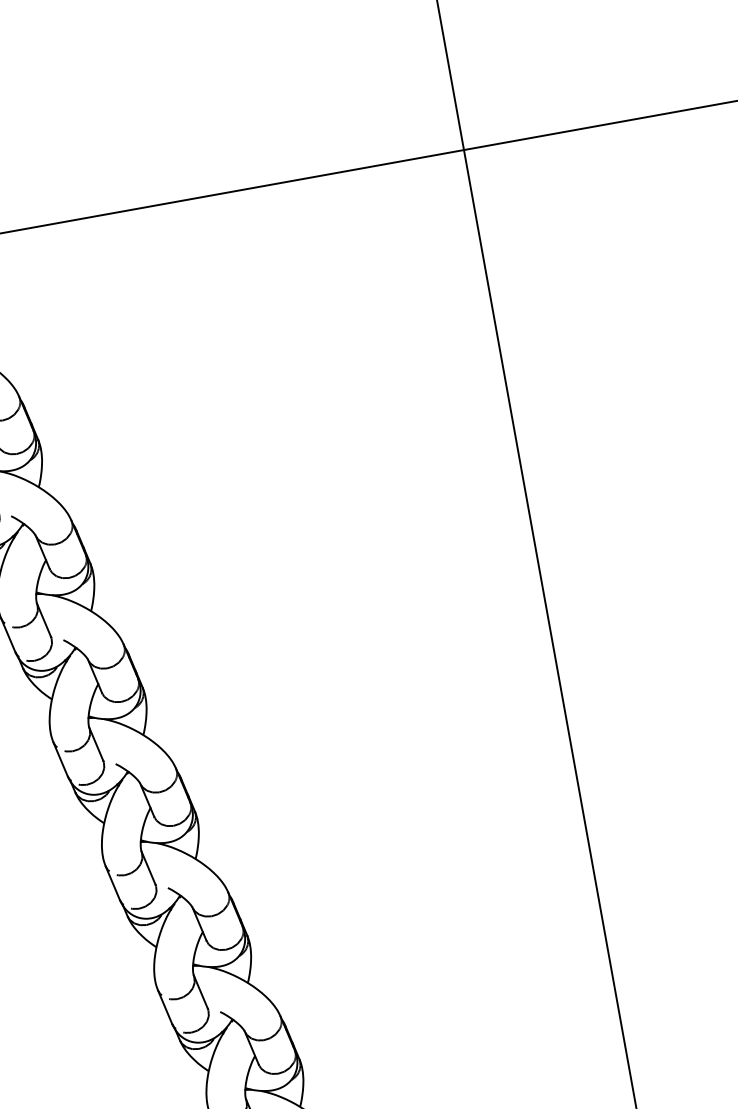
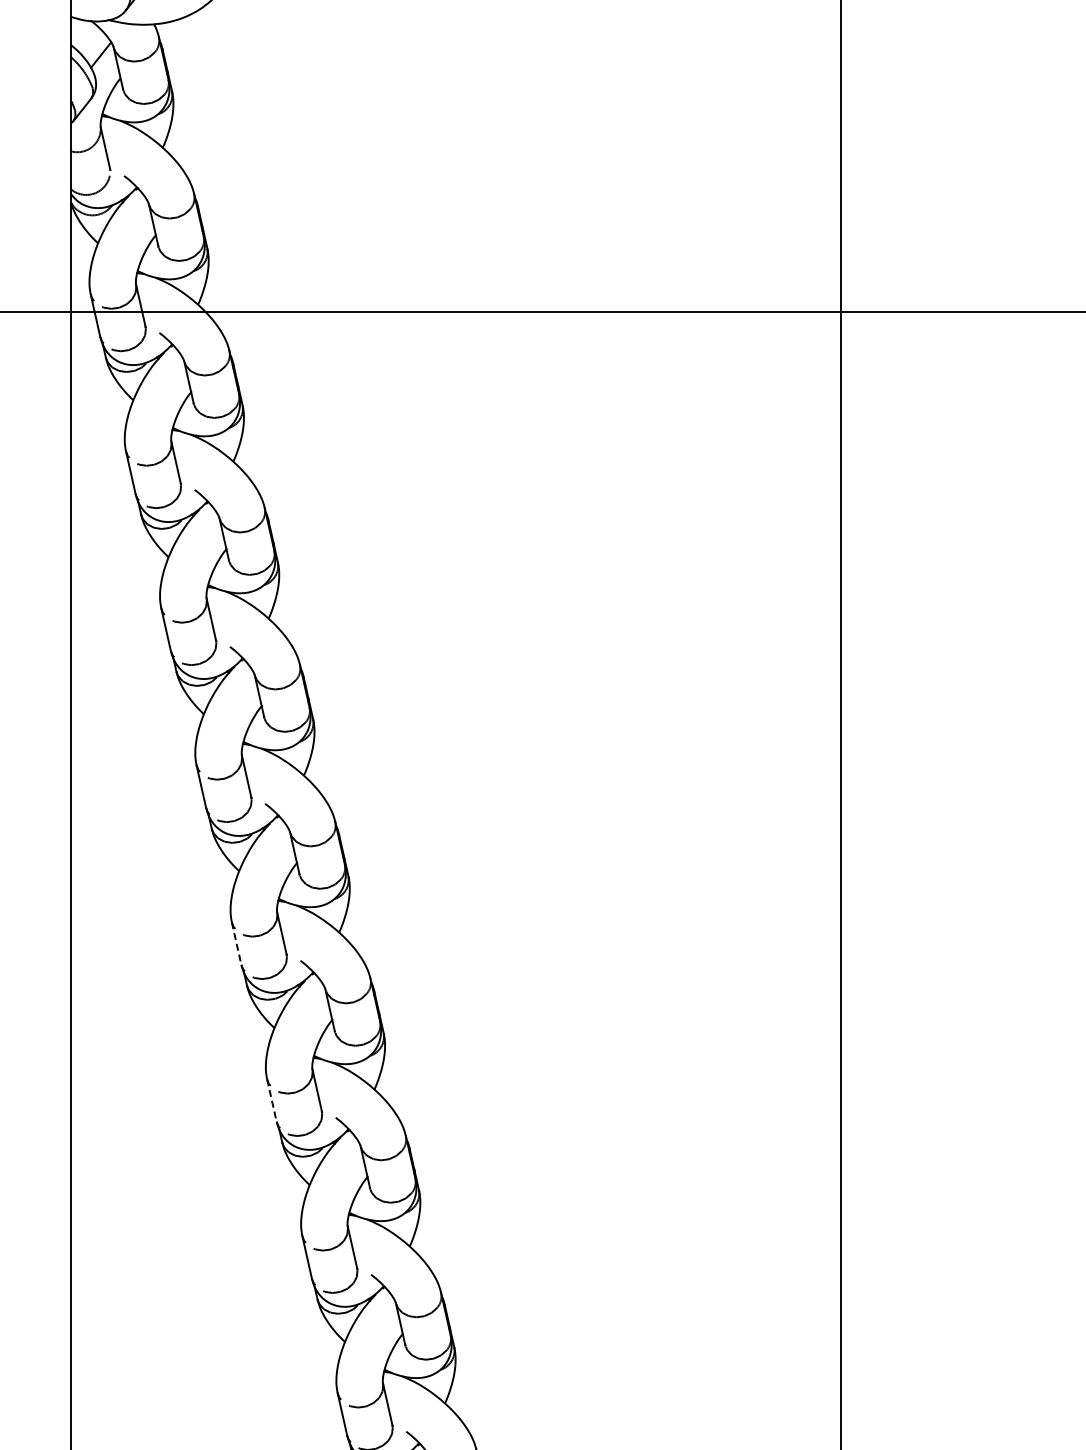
line: (60, 759) -> (236, 943), solid -> dashed
line: (112, 883) -> (271, 1100), solid -> dashed

